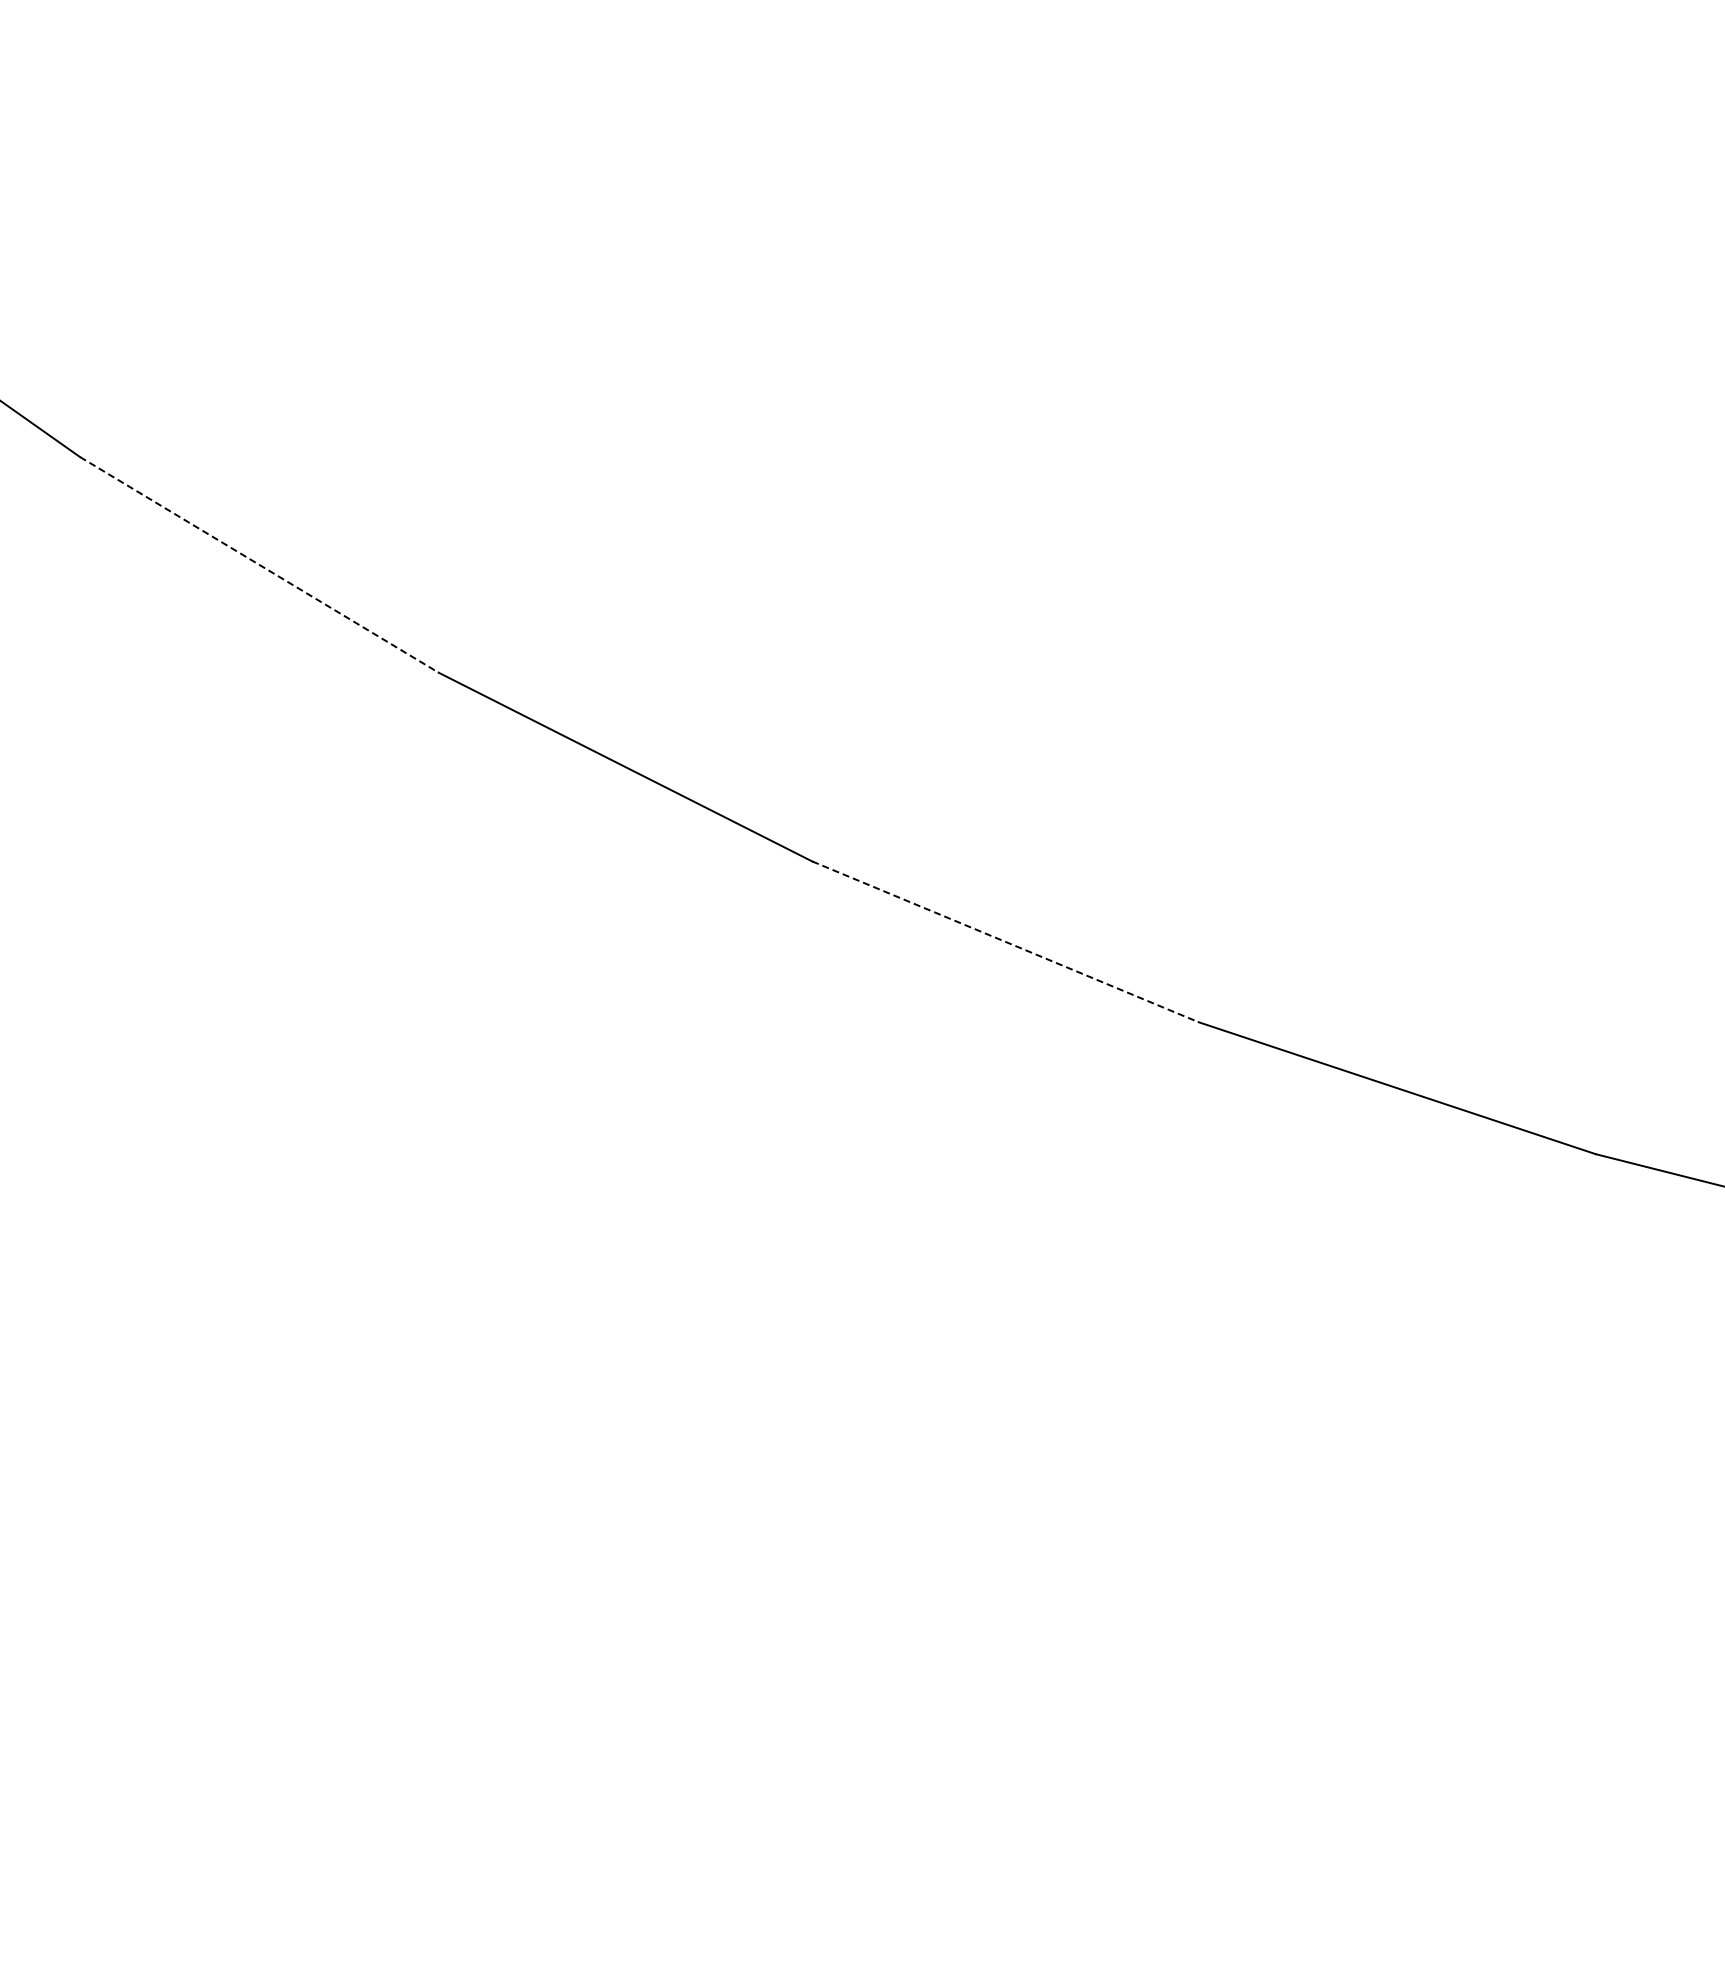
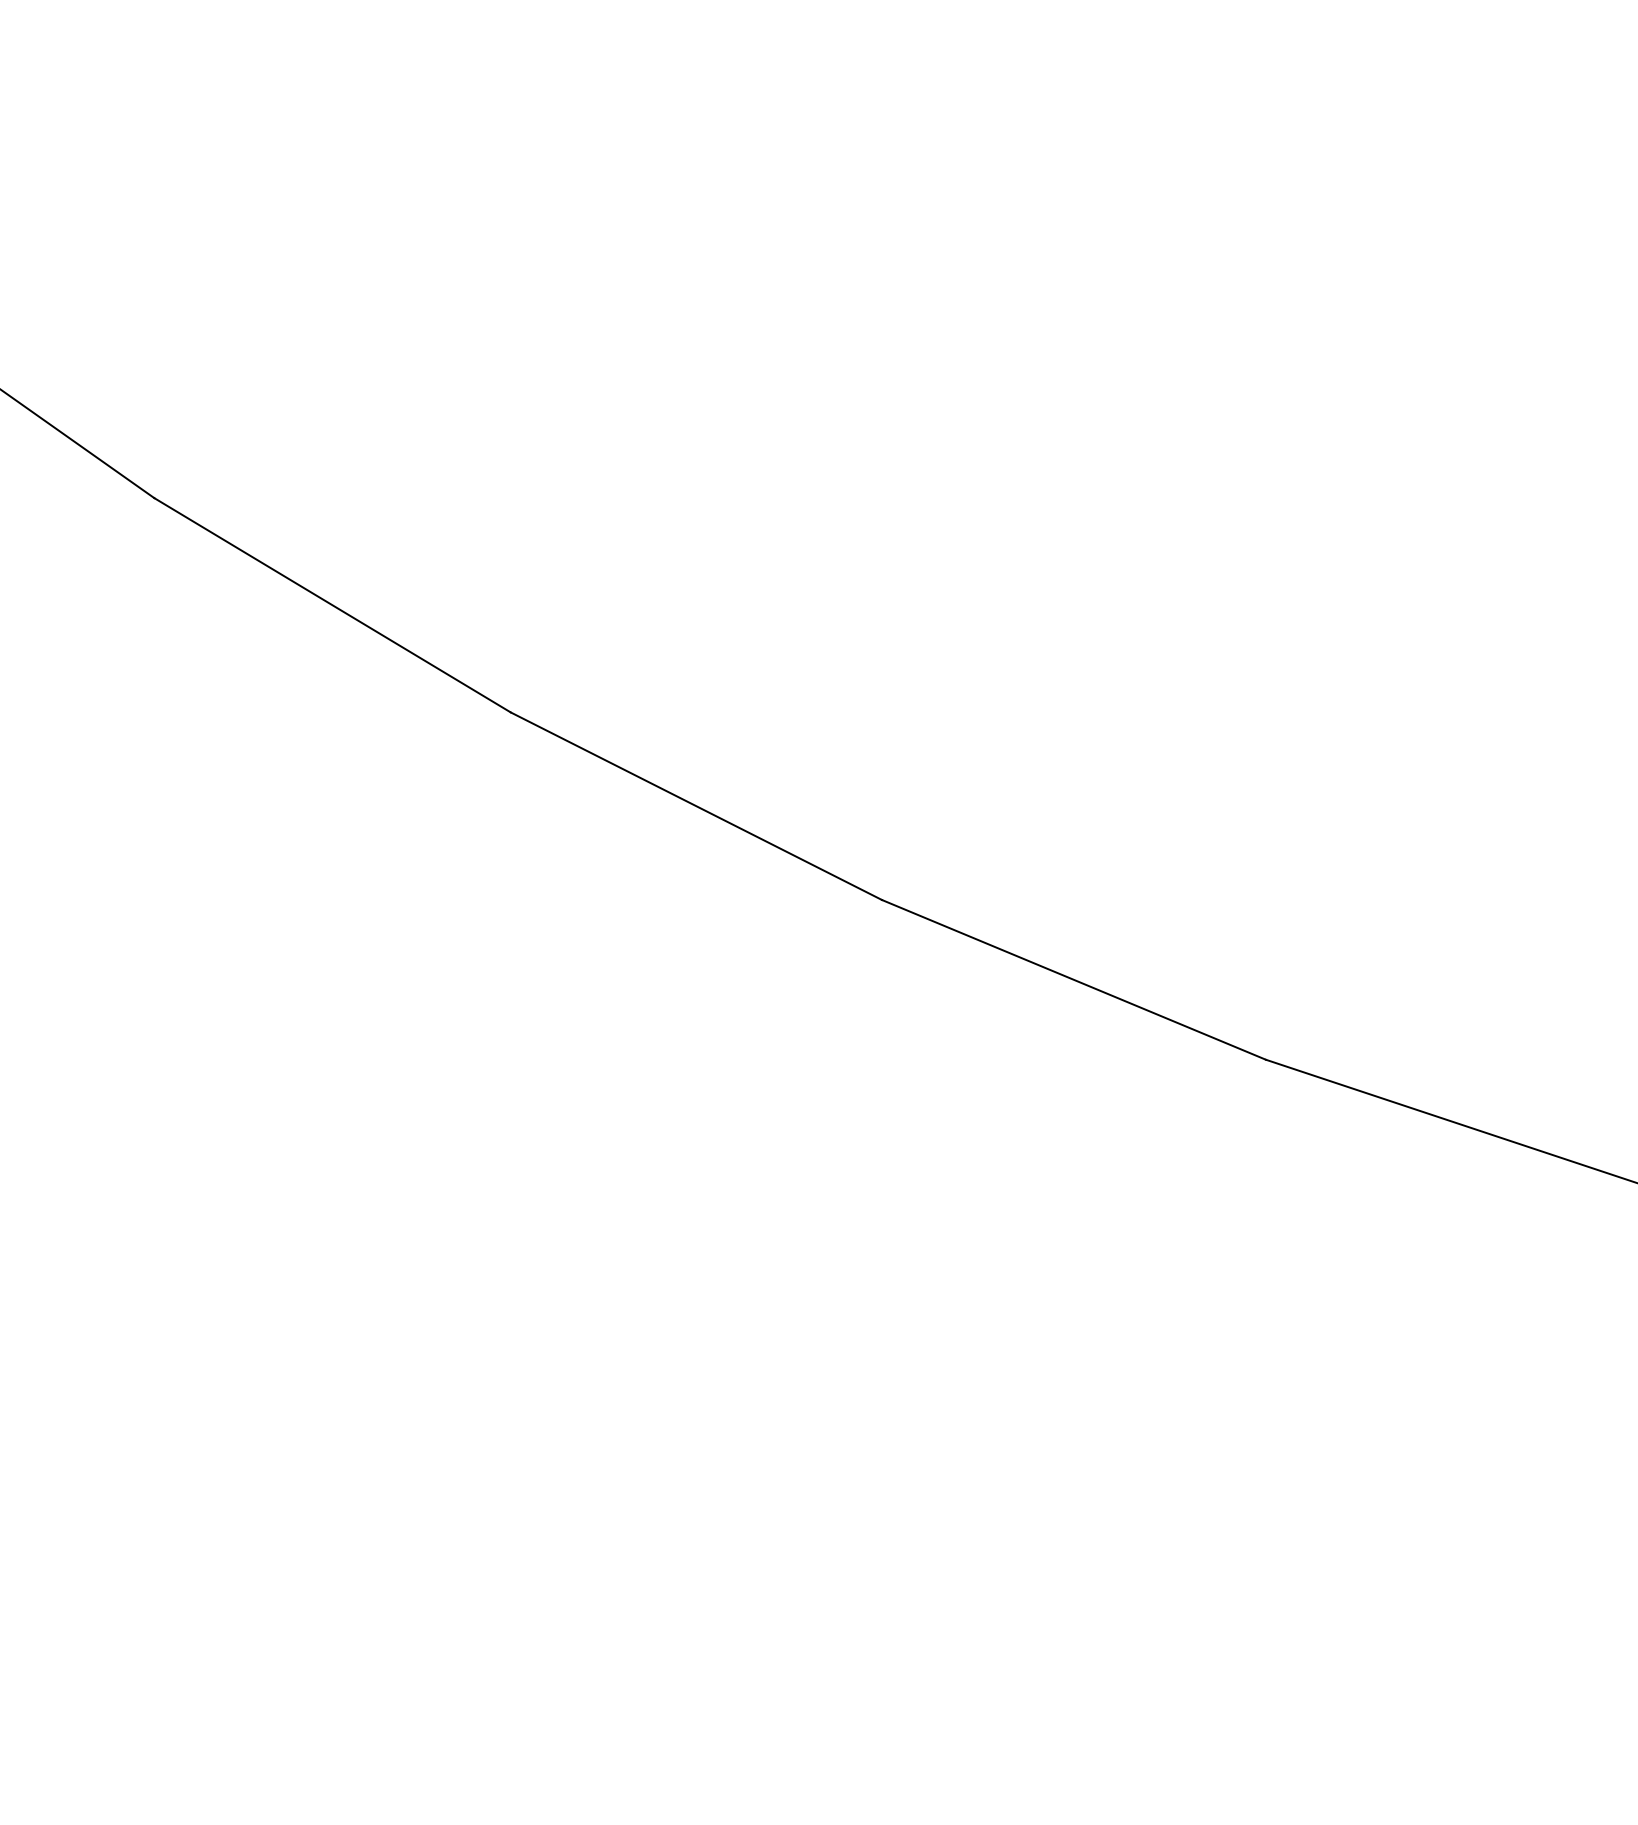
line: (259, 565) -> (332, 605), dashed -> solid
line: (1005, 942) -> (1074, 980), dashed -> solid

